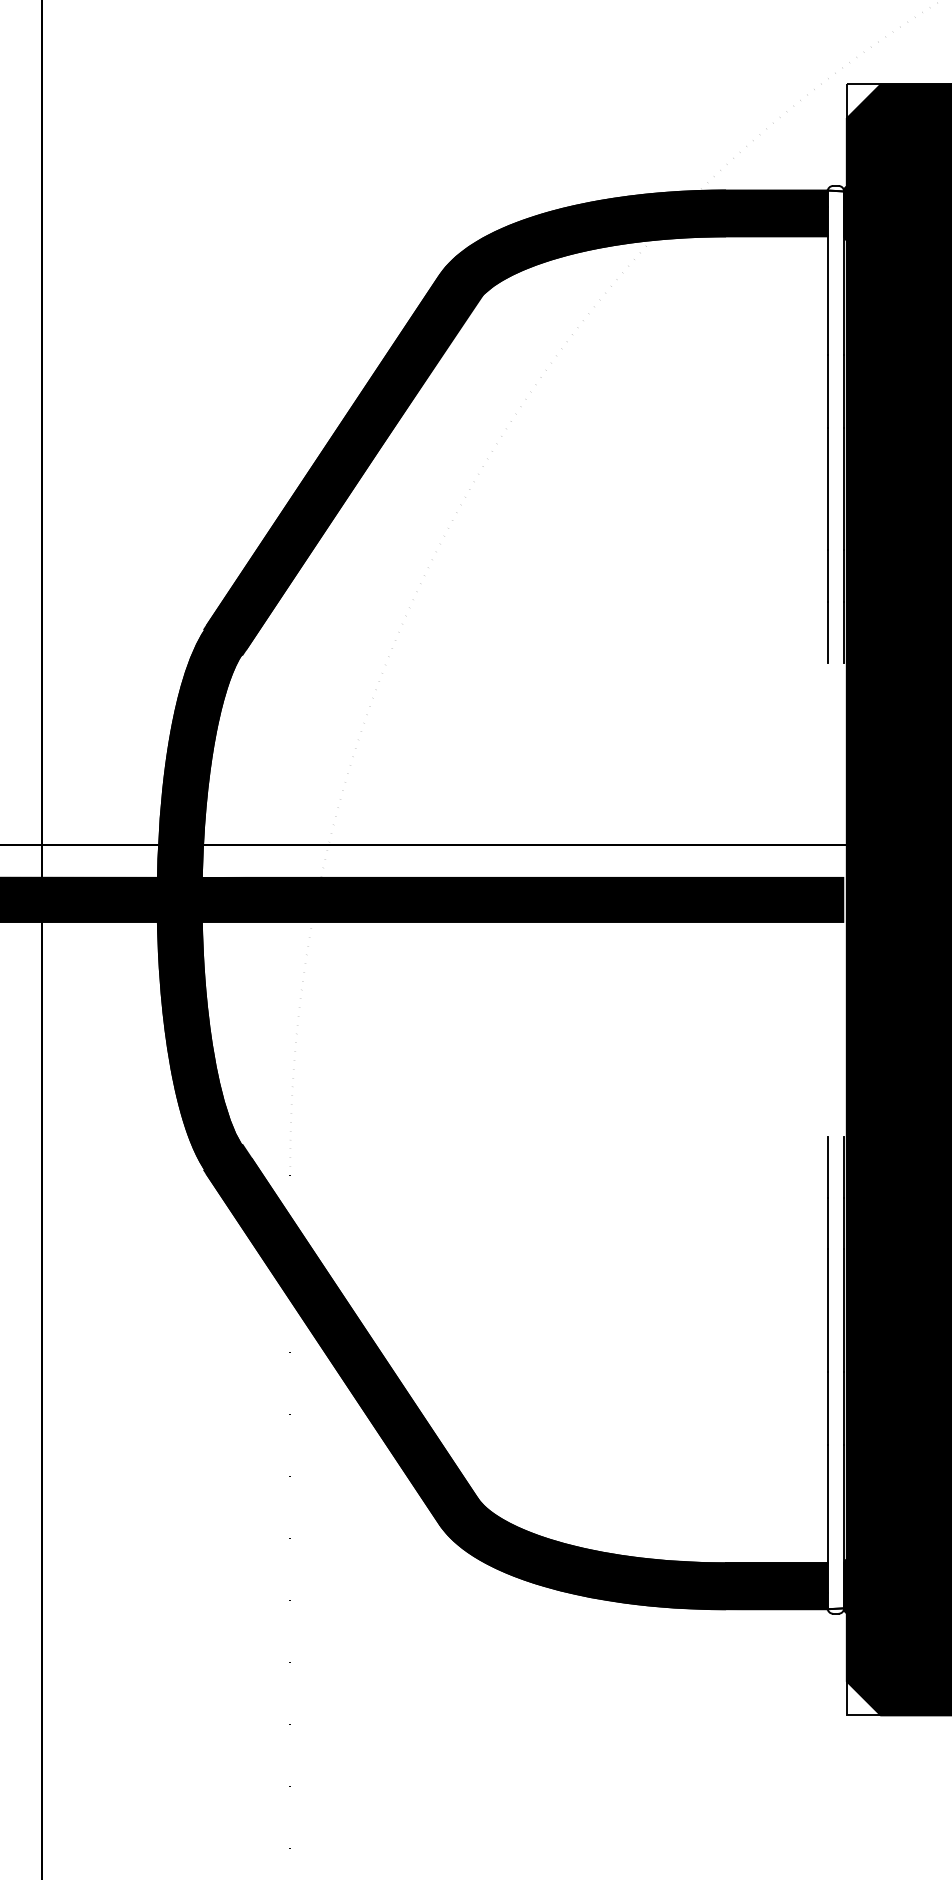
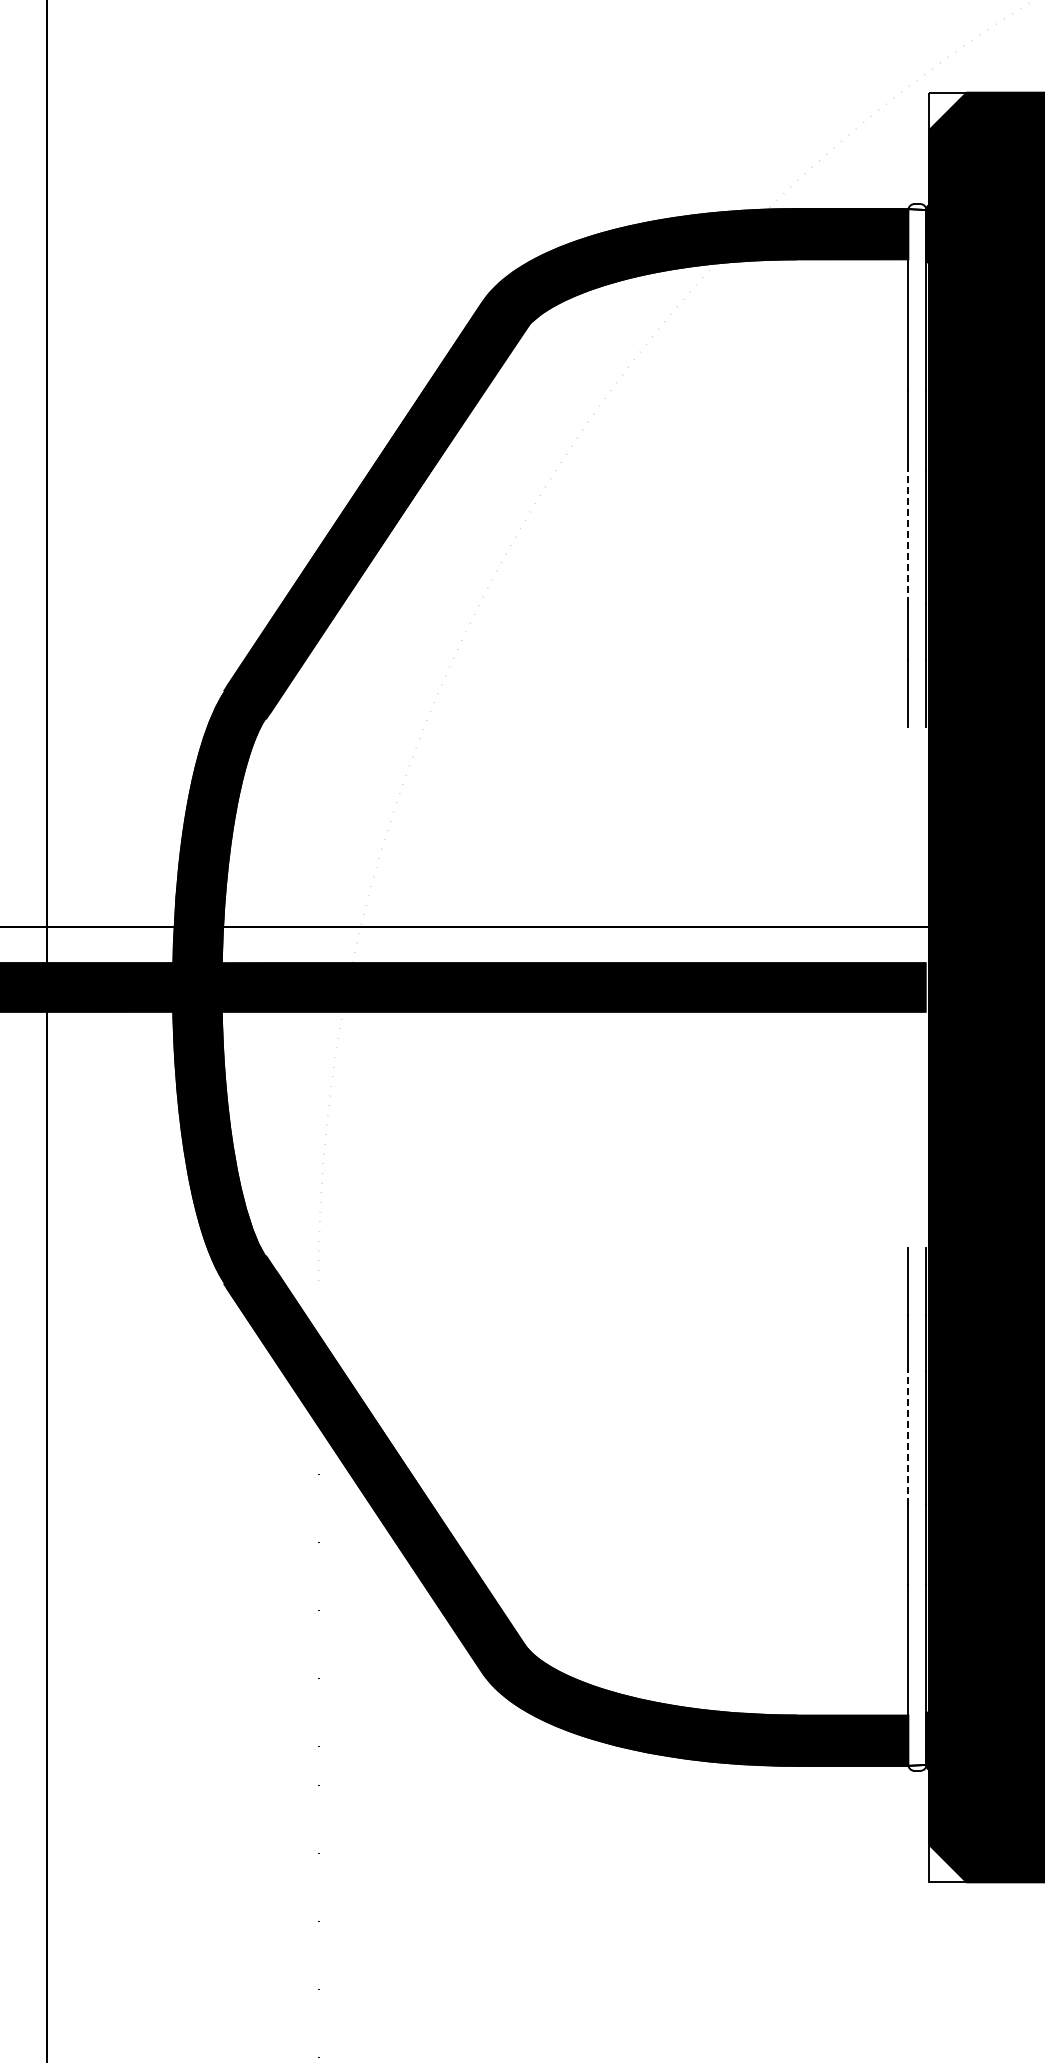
line: (827, 488) -> (908, 536), solid -> dashed
line: (827, 1309) -> (908, 1437), solid -> dashed

